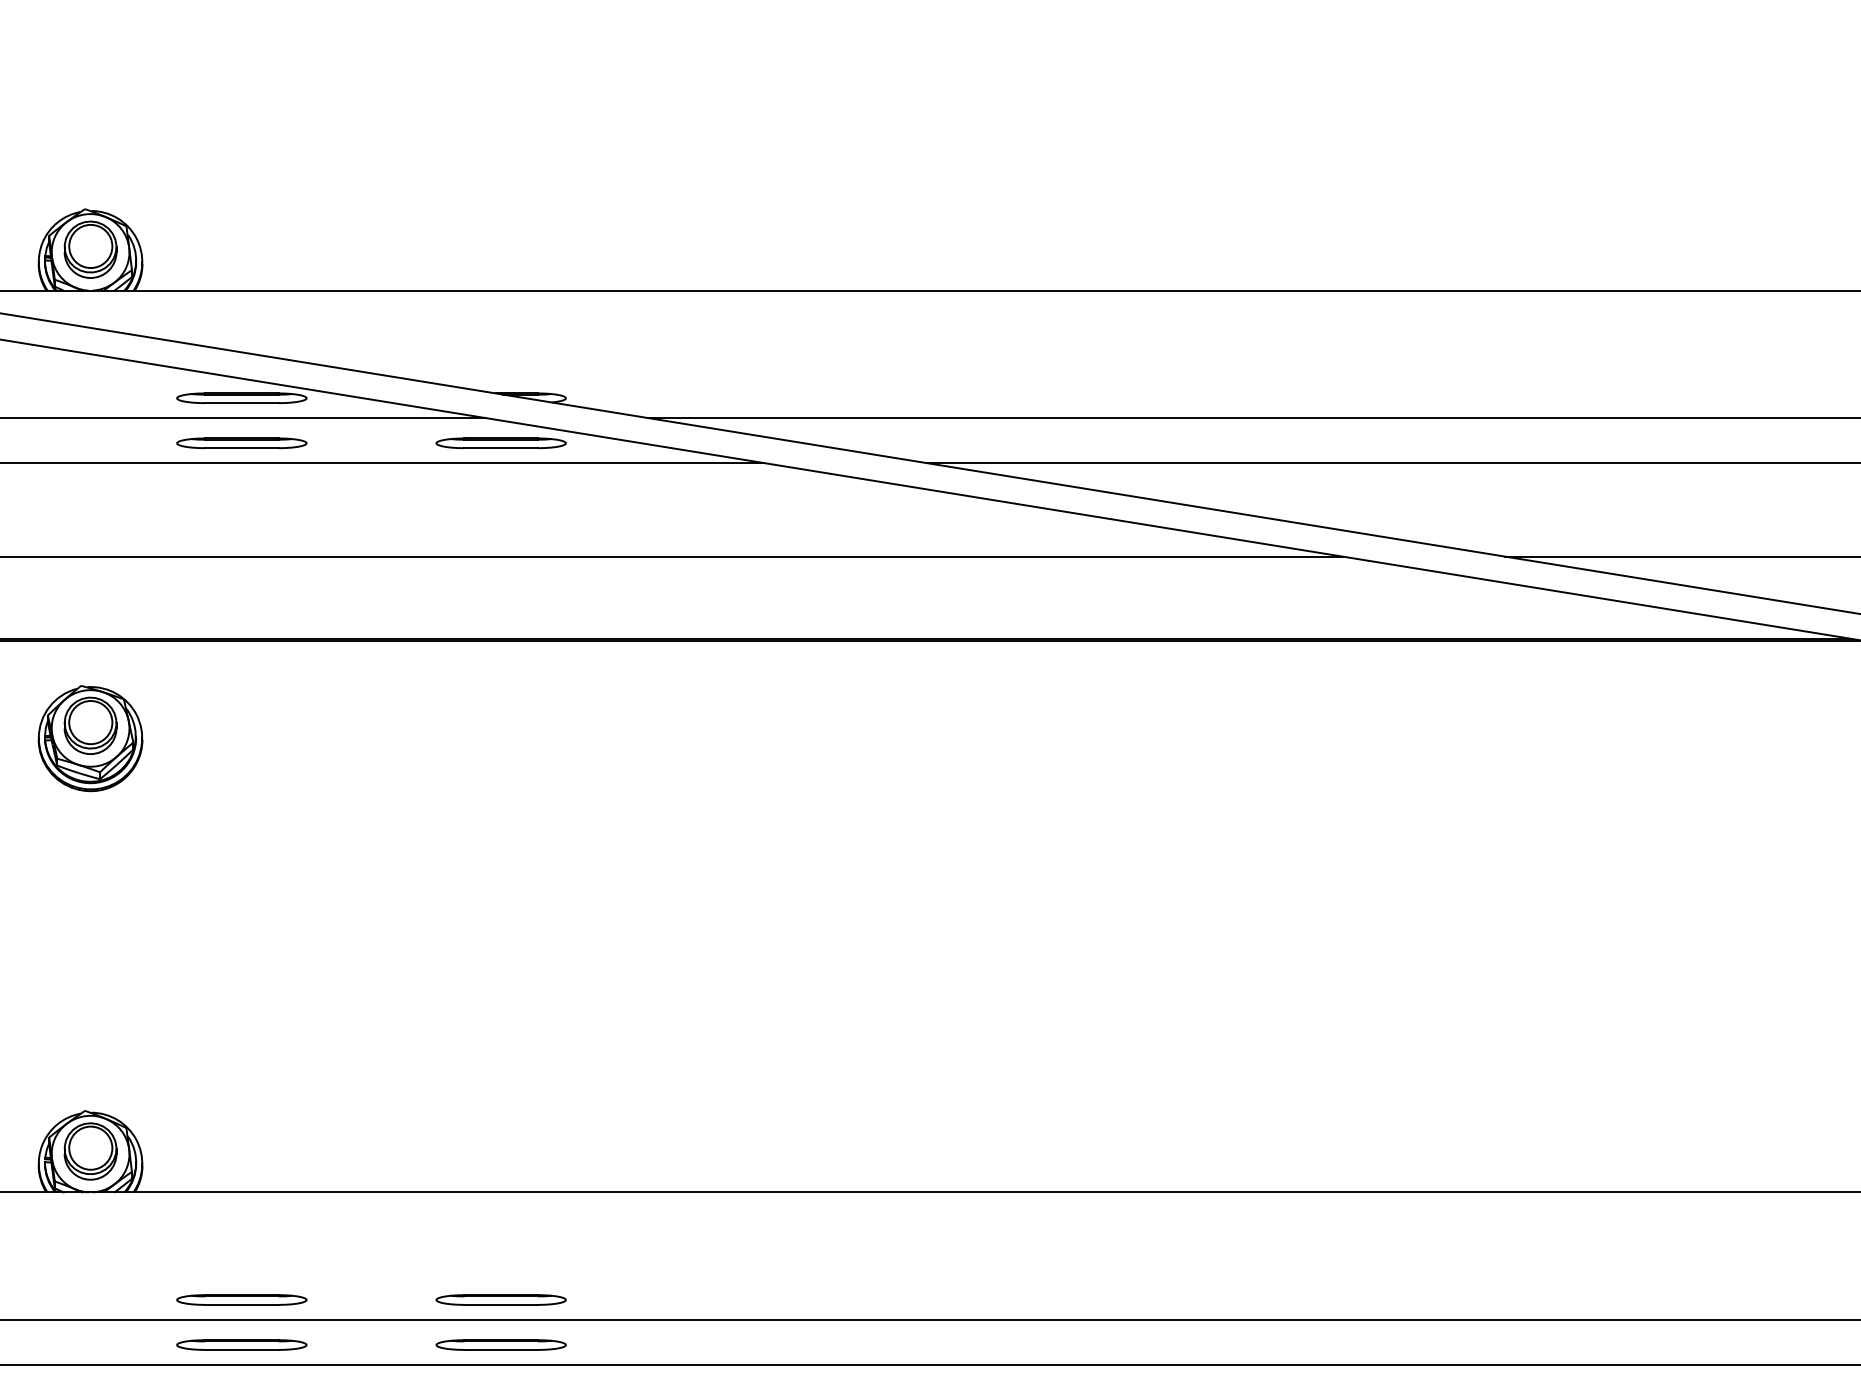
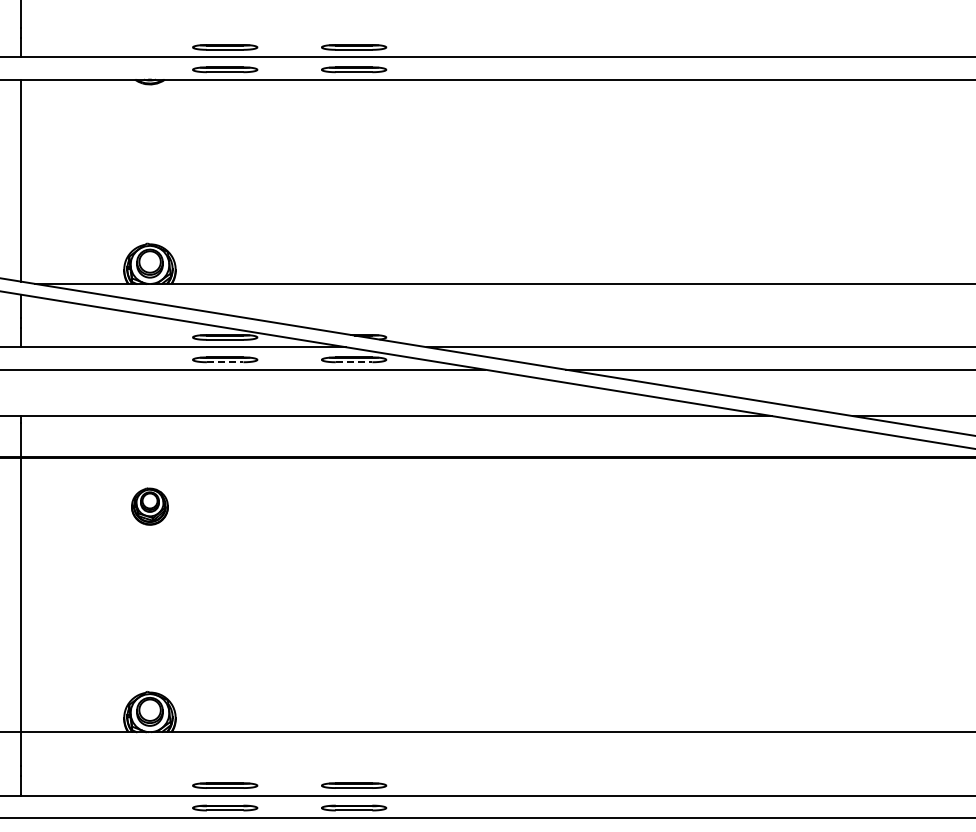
line: (242, 448) -> (225, 362), solid -> dashed
line: (502, 448) -> (354, 362), solid -> dashed
part: (89, 738) -> (149, 506), size x0.7

